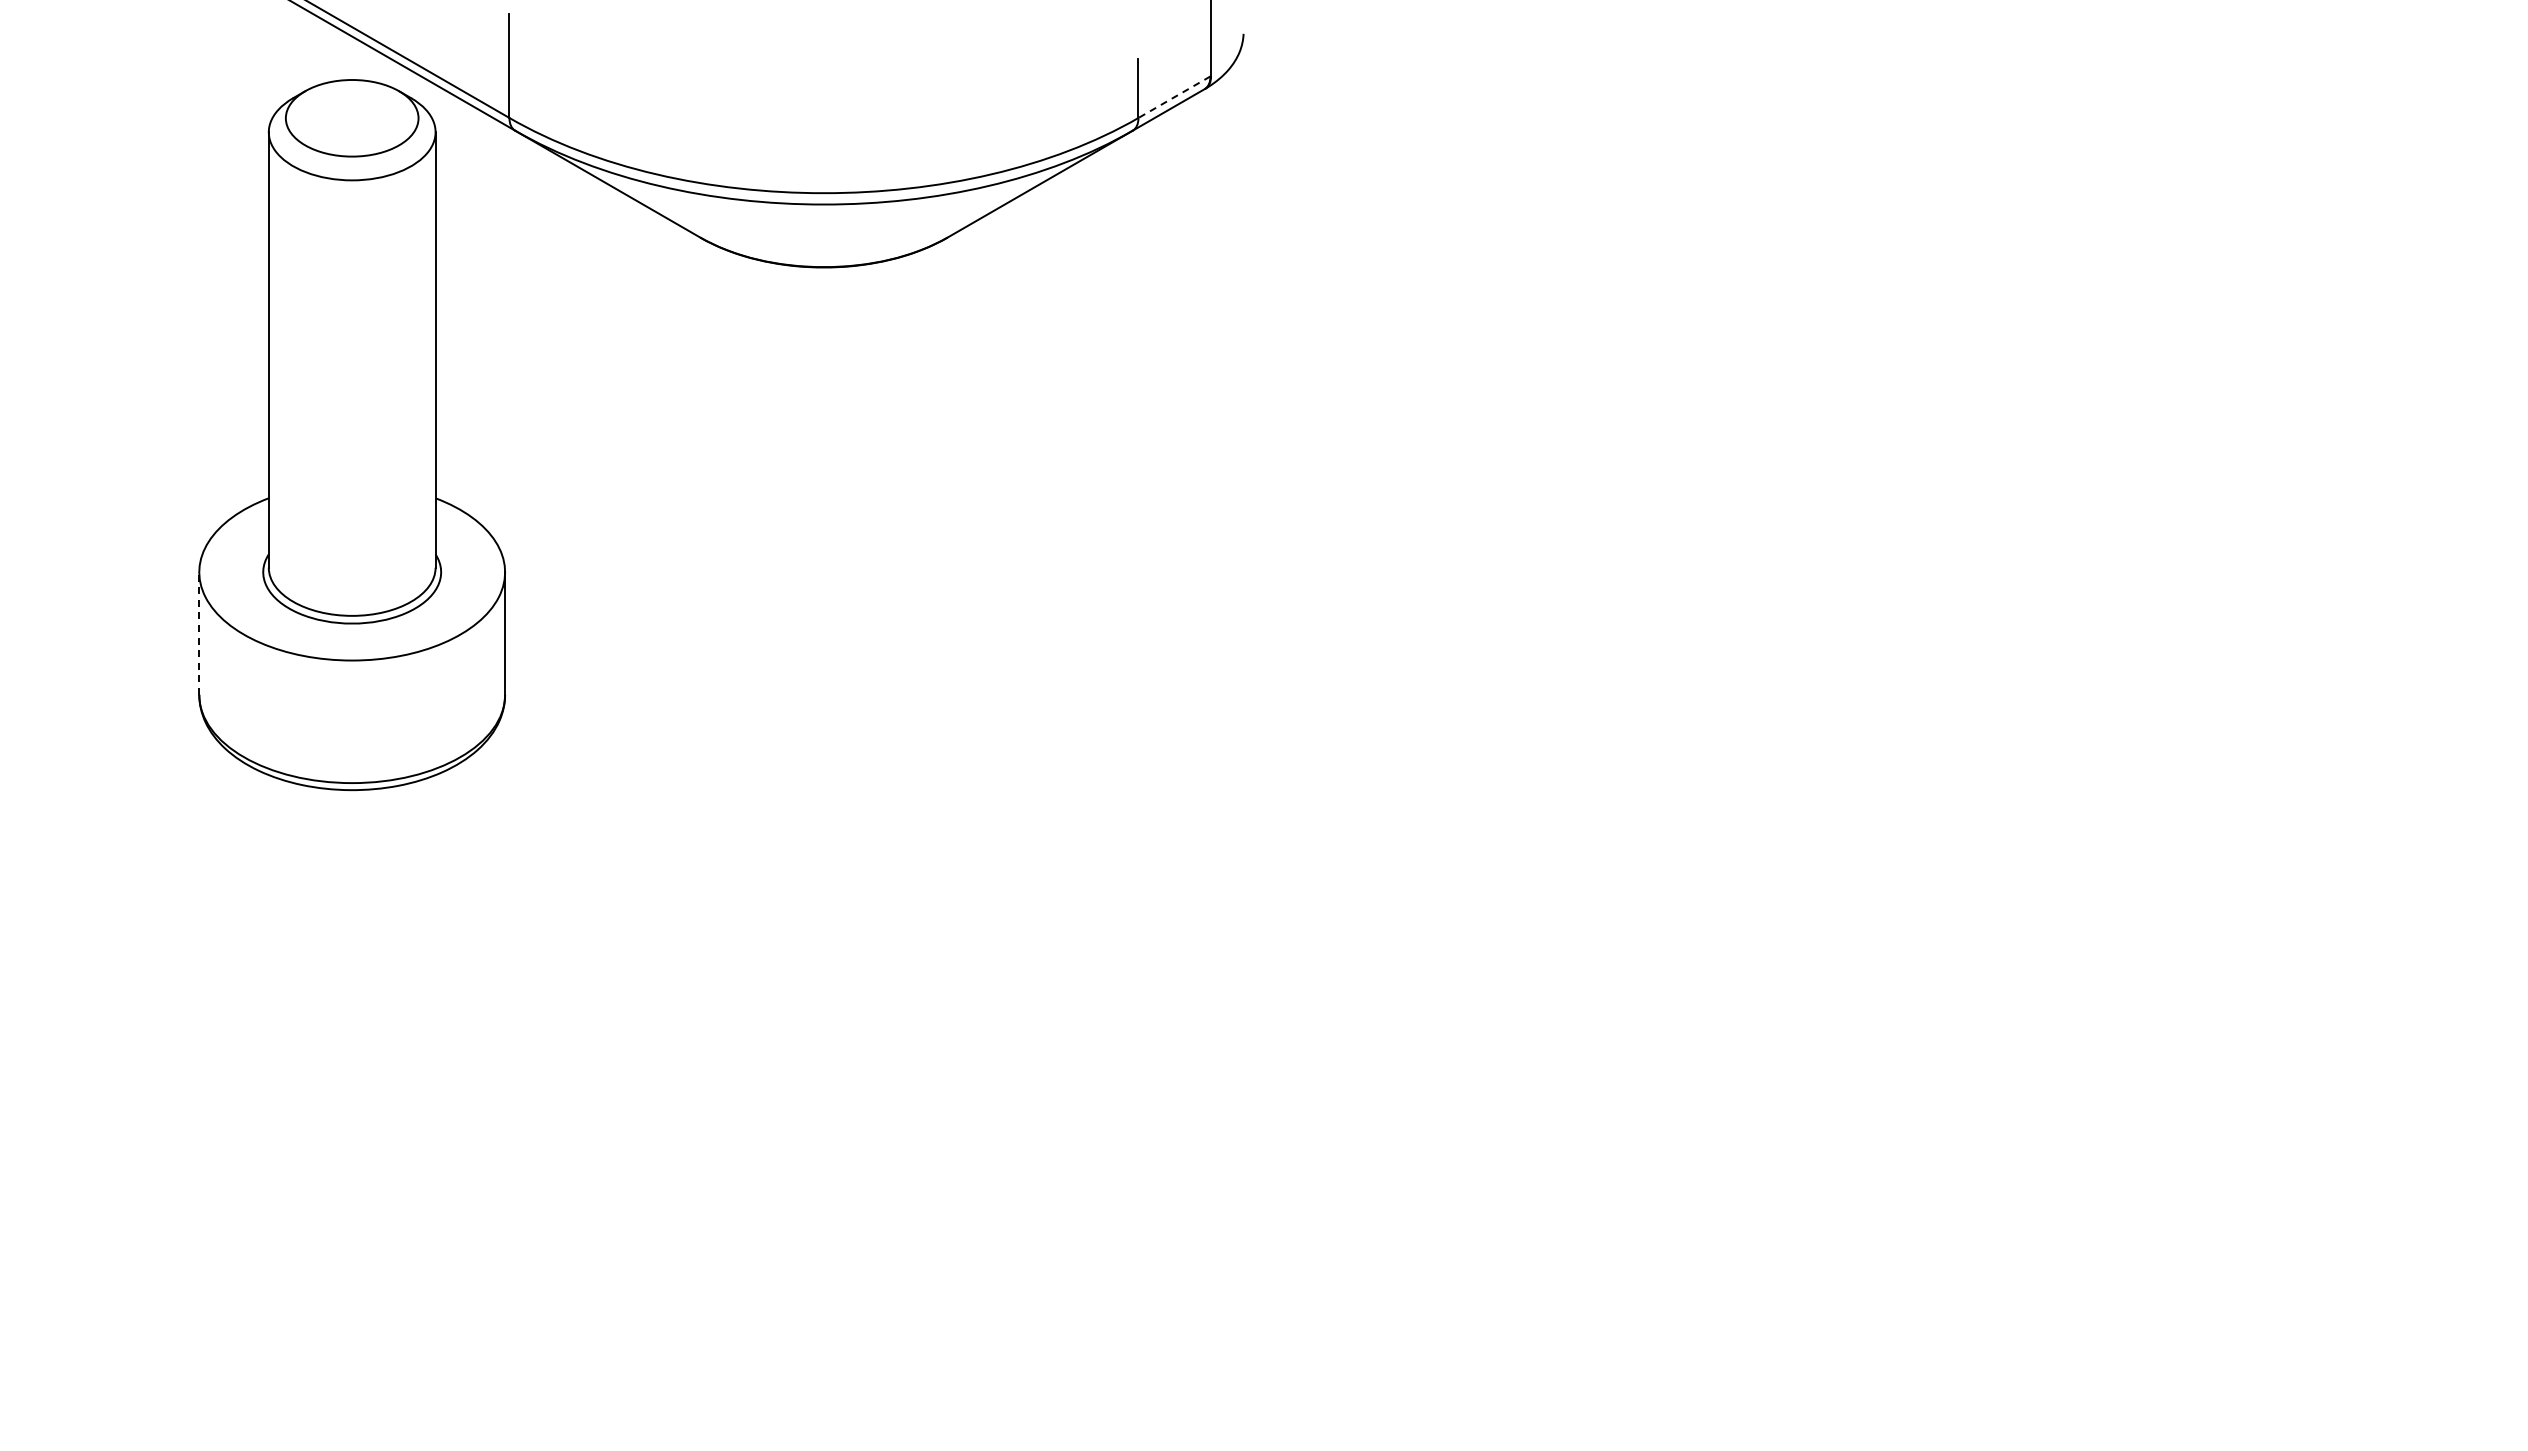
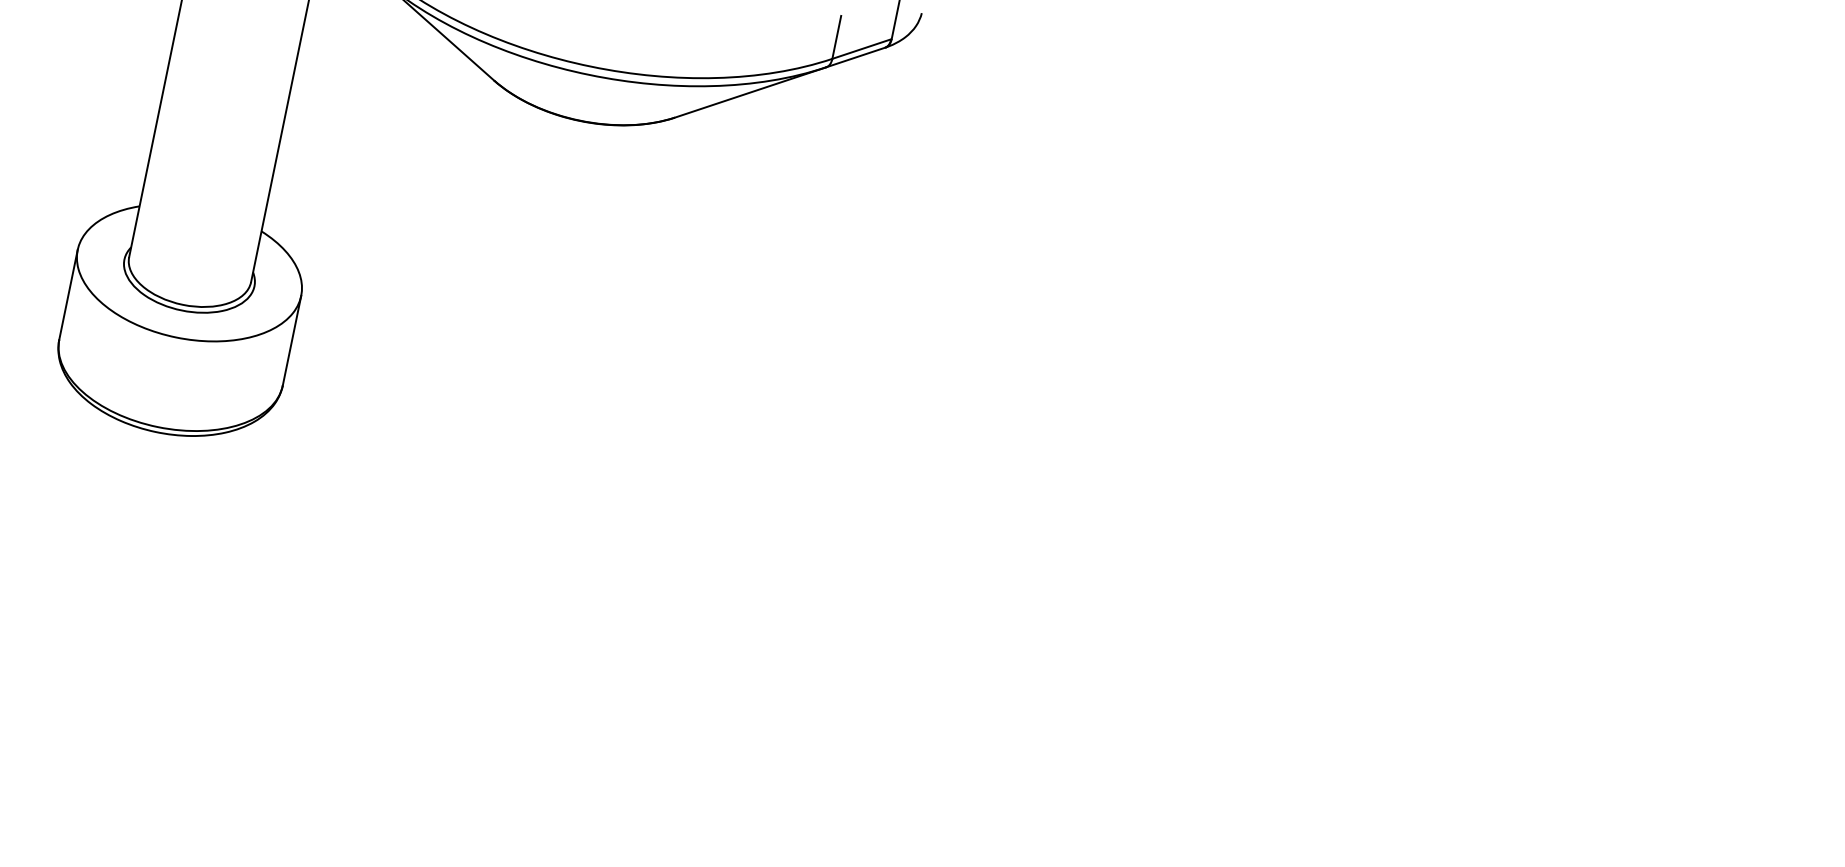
line: (1174, 97) -> (861, 49), dashed -> solid
line: (199, 633) -> (68, 294), dashed -> solid

